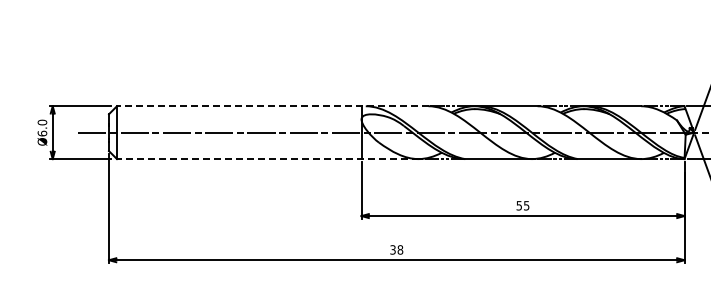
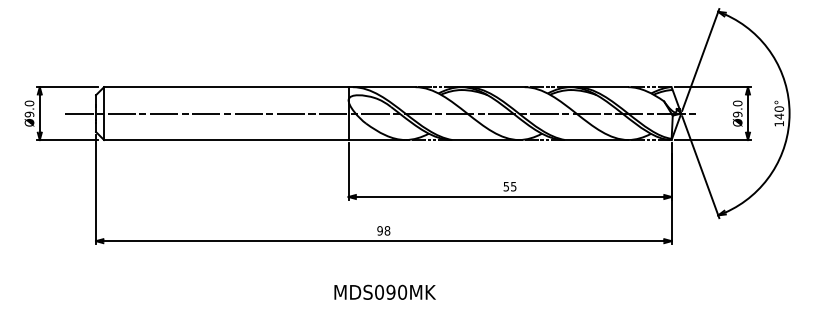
line: (272, 106) -> (259, 87), dashed -> solid
text: (42, 133) -> (29, 114), Ø6.0 -> Ø9.0
line: (267, 159) -> (254, 140), dashed -> solid
text: (392, 249) -> (379, 230), 38 -> 98

